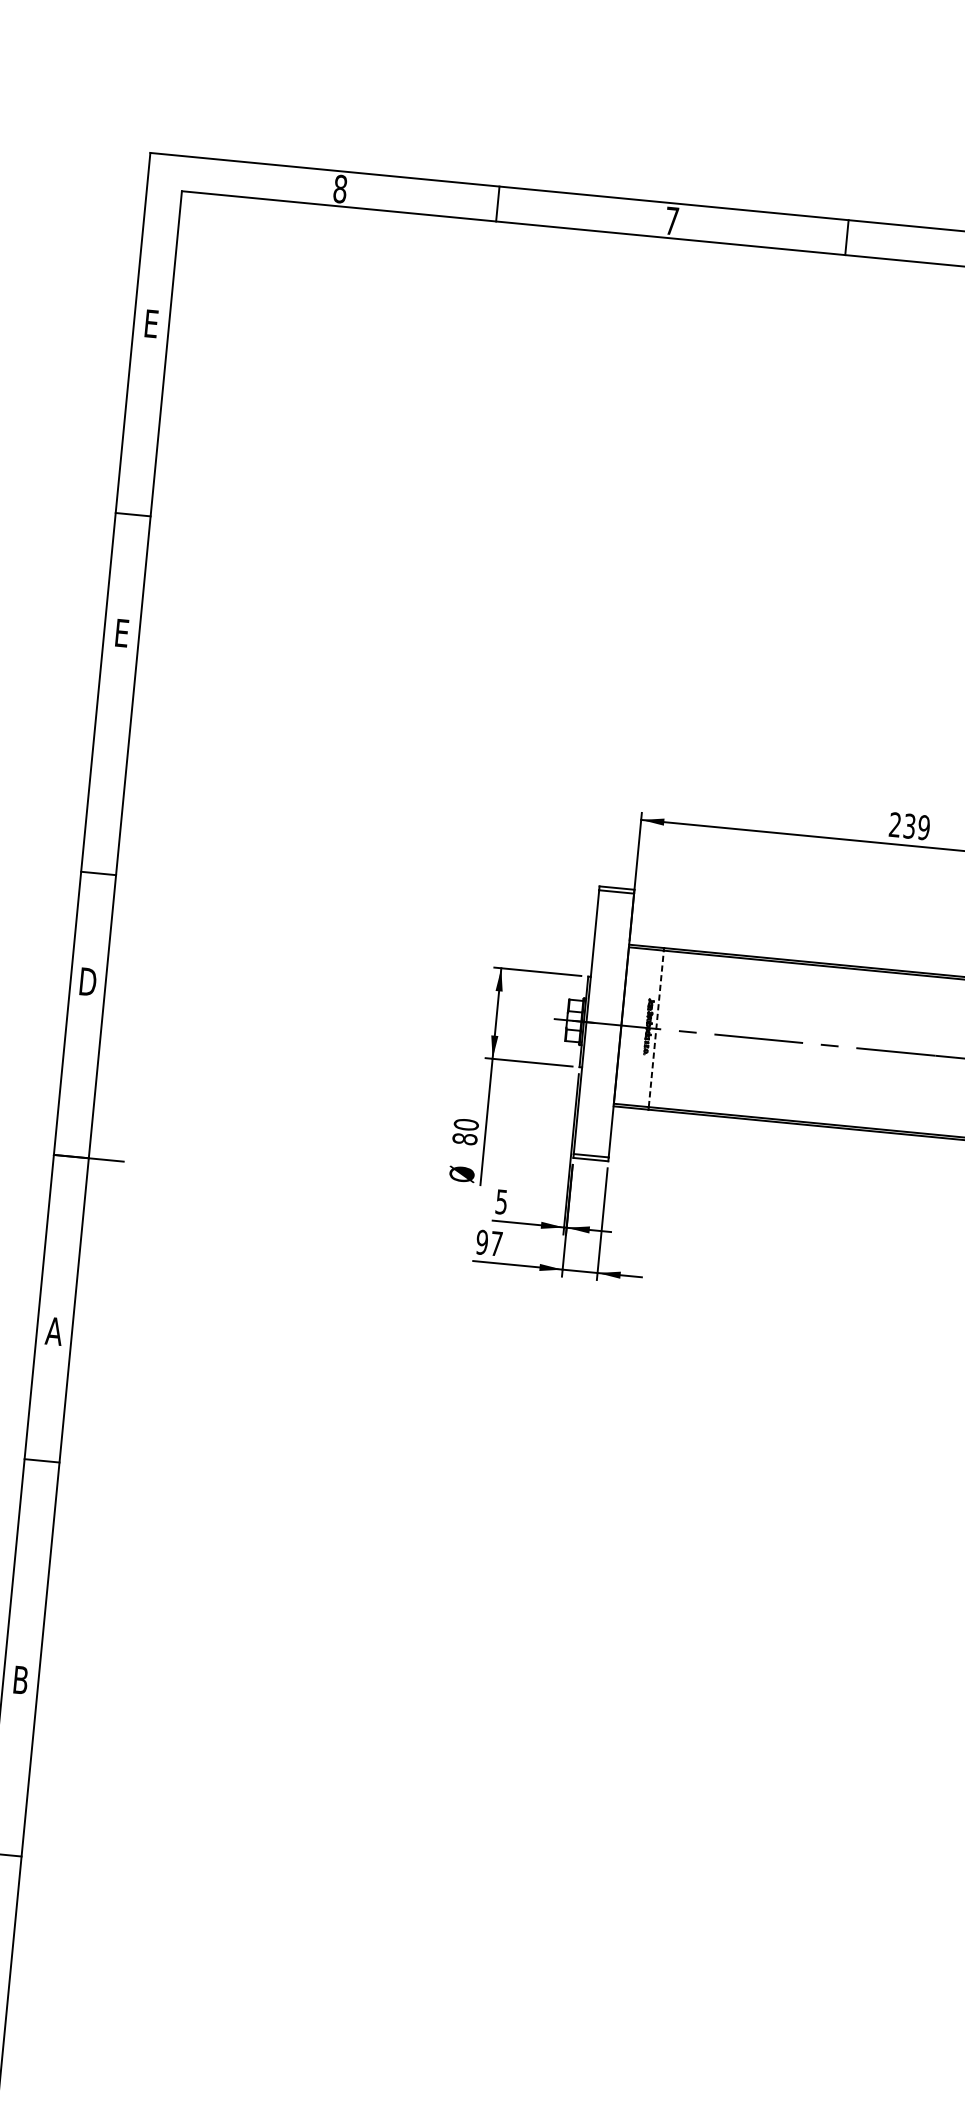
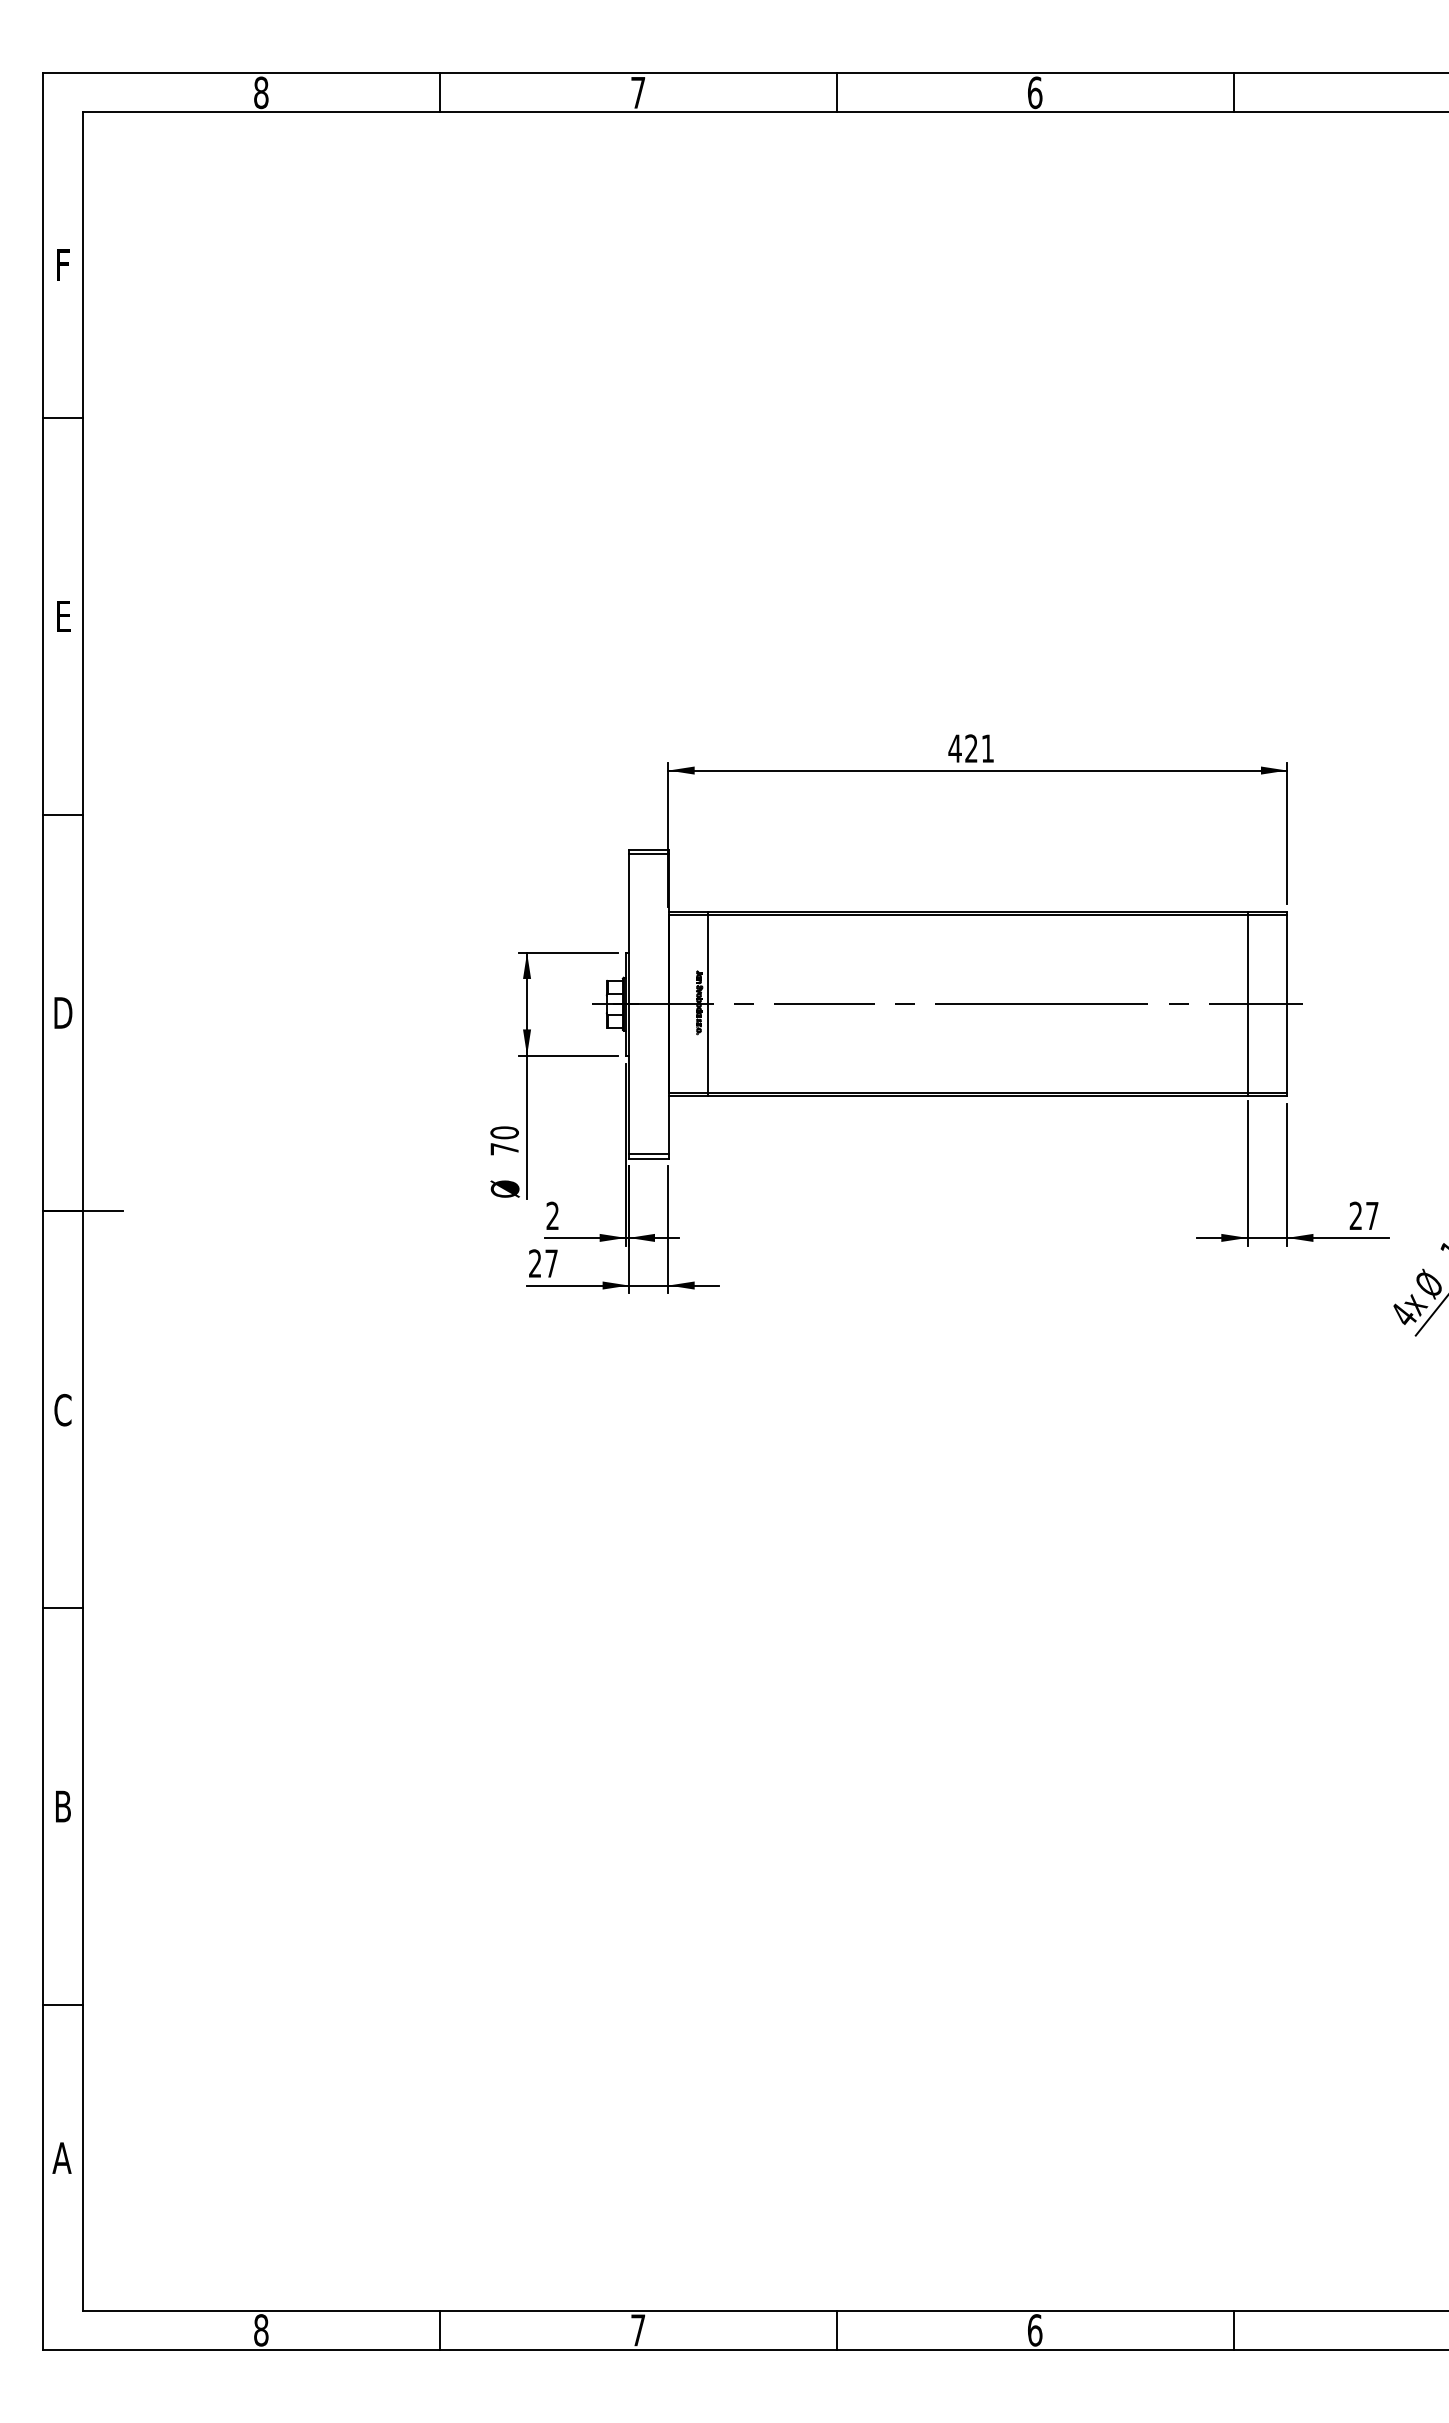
text: (152, 325) -> (64, 266), E -> F
line: (133, 514) -> (63, 417), moved
text: (909, 826) -> (971, 748), 239 -> 421
line: (98, 873) -> (63, 814), moved
line: (656, 1029) -> (708, 1004), dashed -> solid
text: (464, 1138) -> (504, 1148), 80 -> 70
text: (501, 1201) -> (552, 1215), 5 -> 2
text: (481, 1242) -> (534, 1263), 97 -> 27
text: (53, 1330) -> (62, 1409), A -> C
line: (42, 1461) -> (63, 1608), moved

